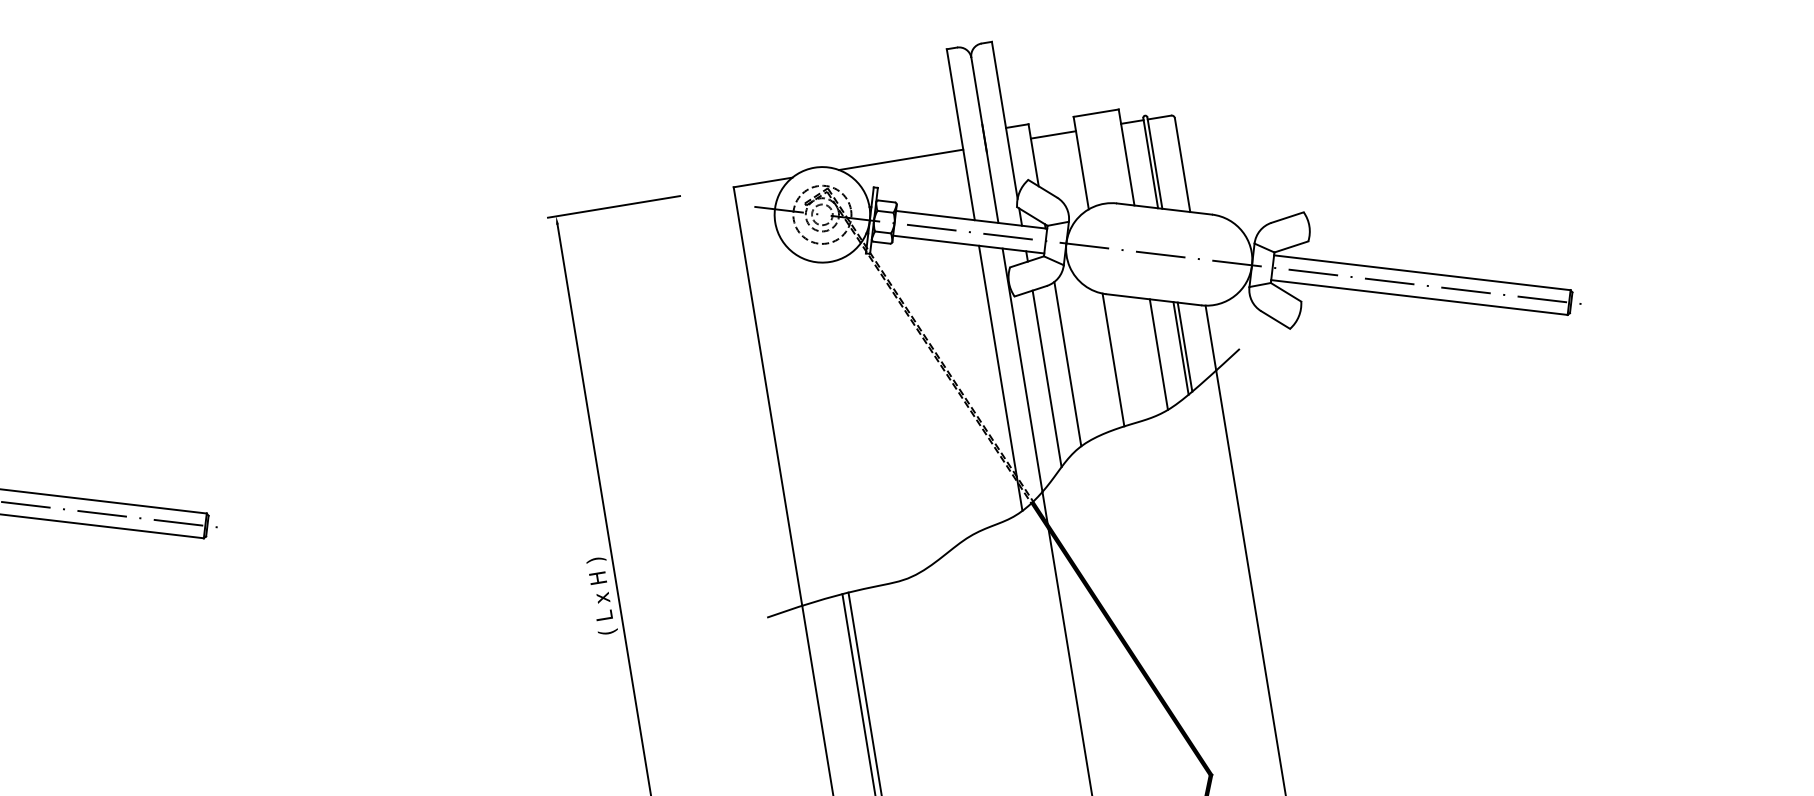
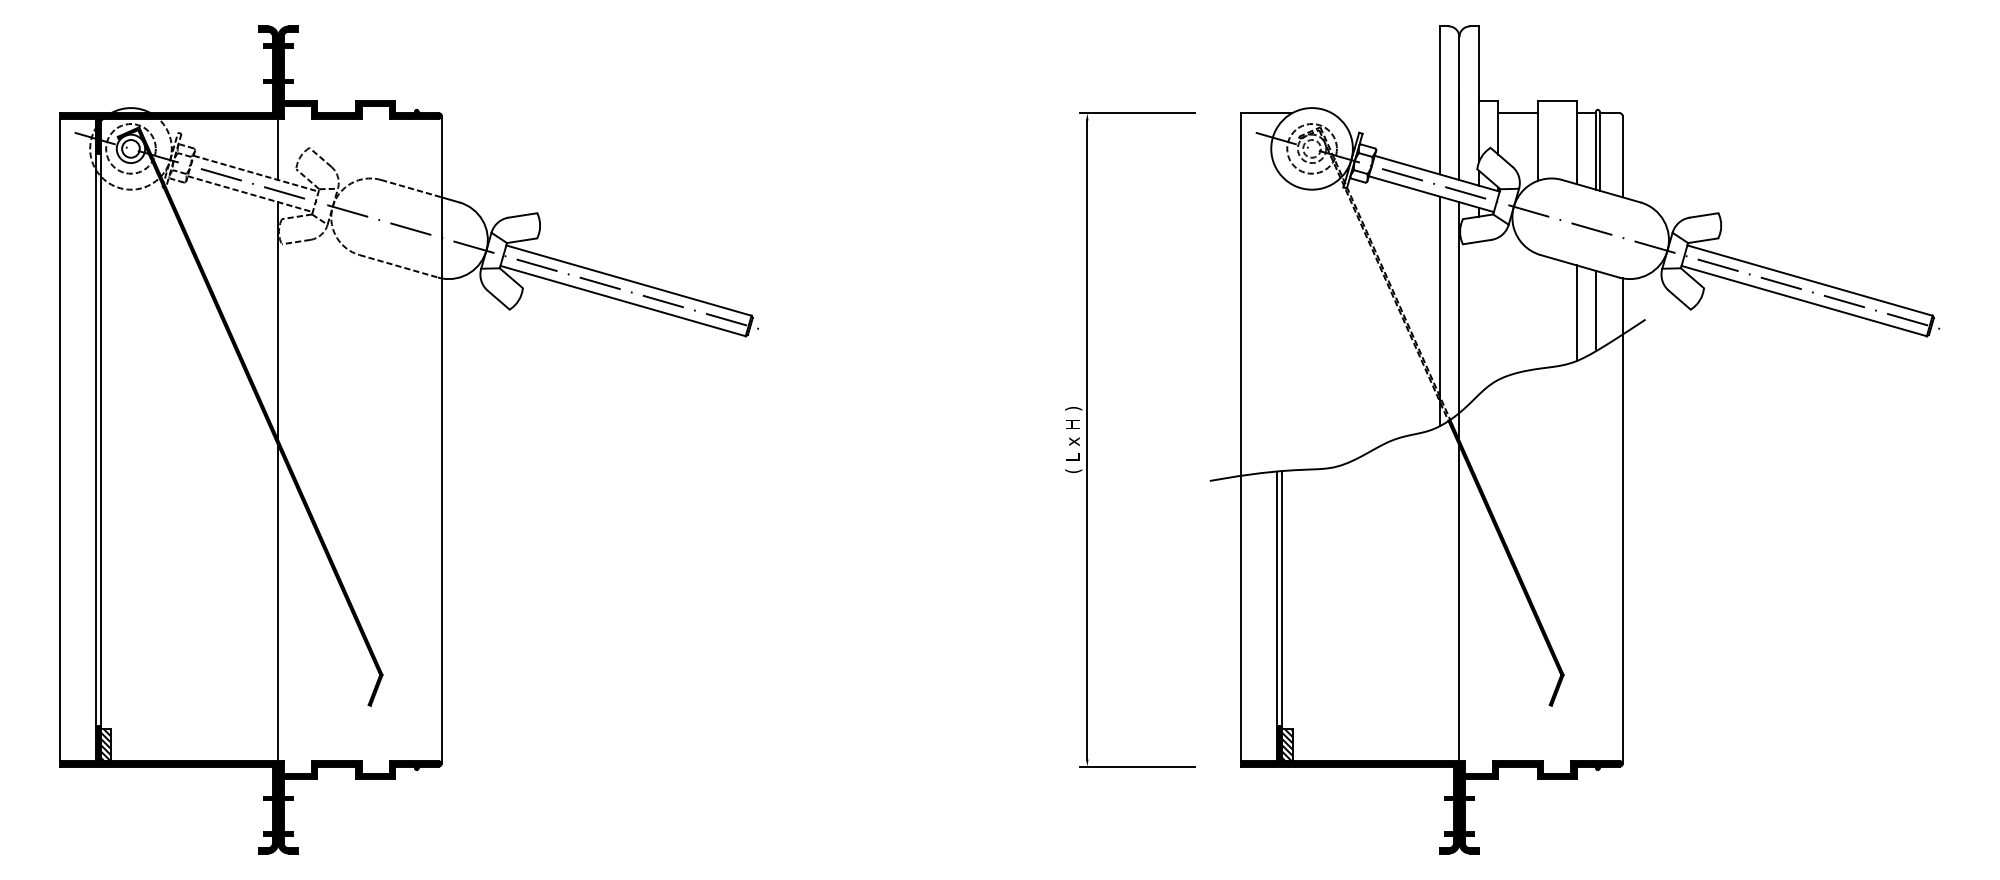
line: (900, 160) -> (1385, 113), removed
line: (1184, 347) -> (1599, 310), removed
line: (1113, 359) -> (1537, 311), removed
line: (1067, 363) -> (1498, 308), removed
line: (1046, 378) -> (1478, 317), removed

